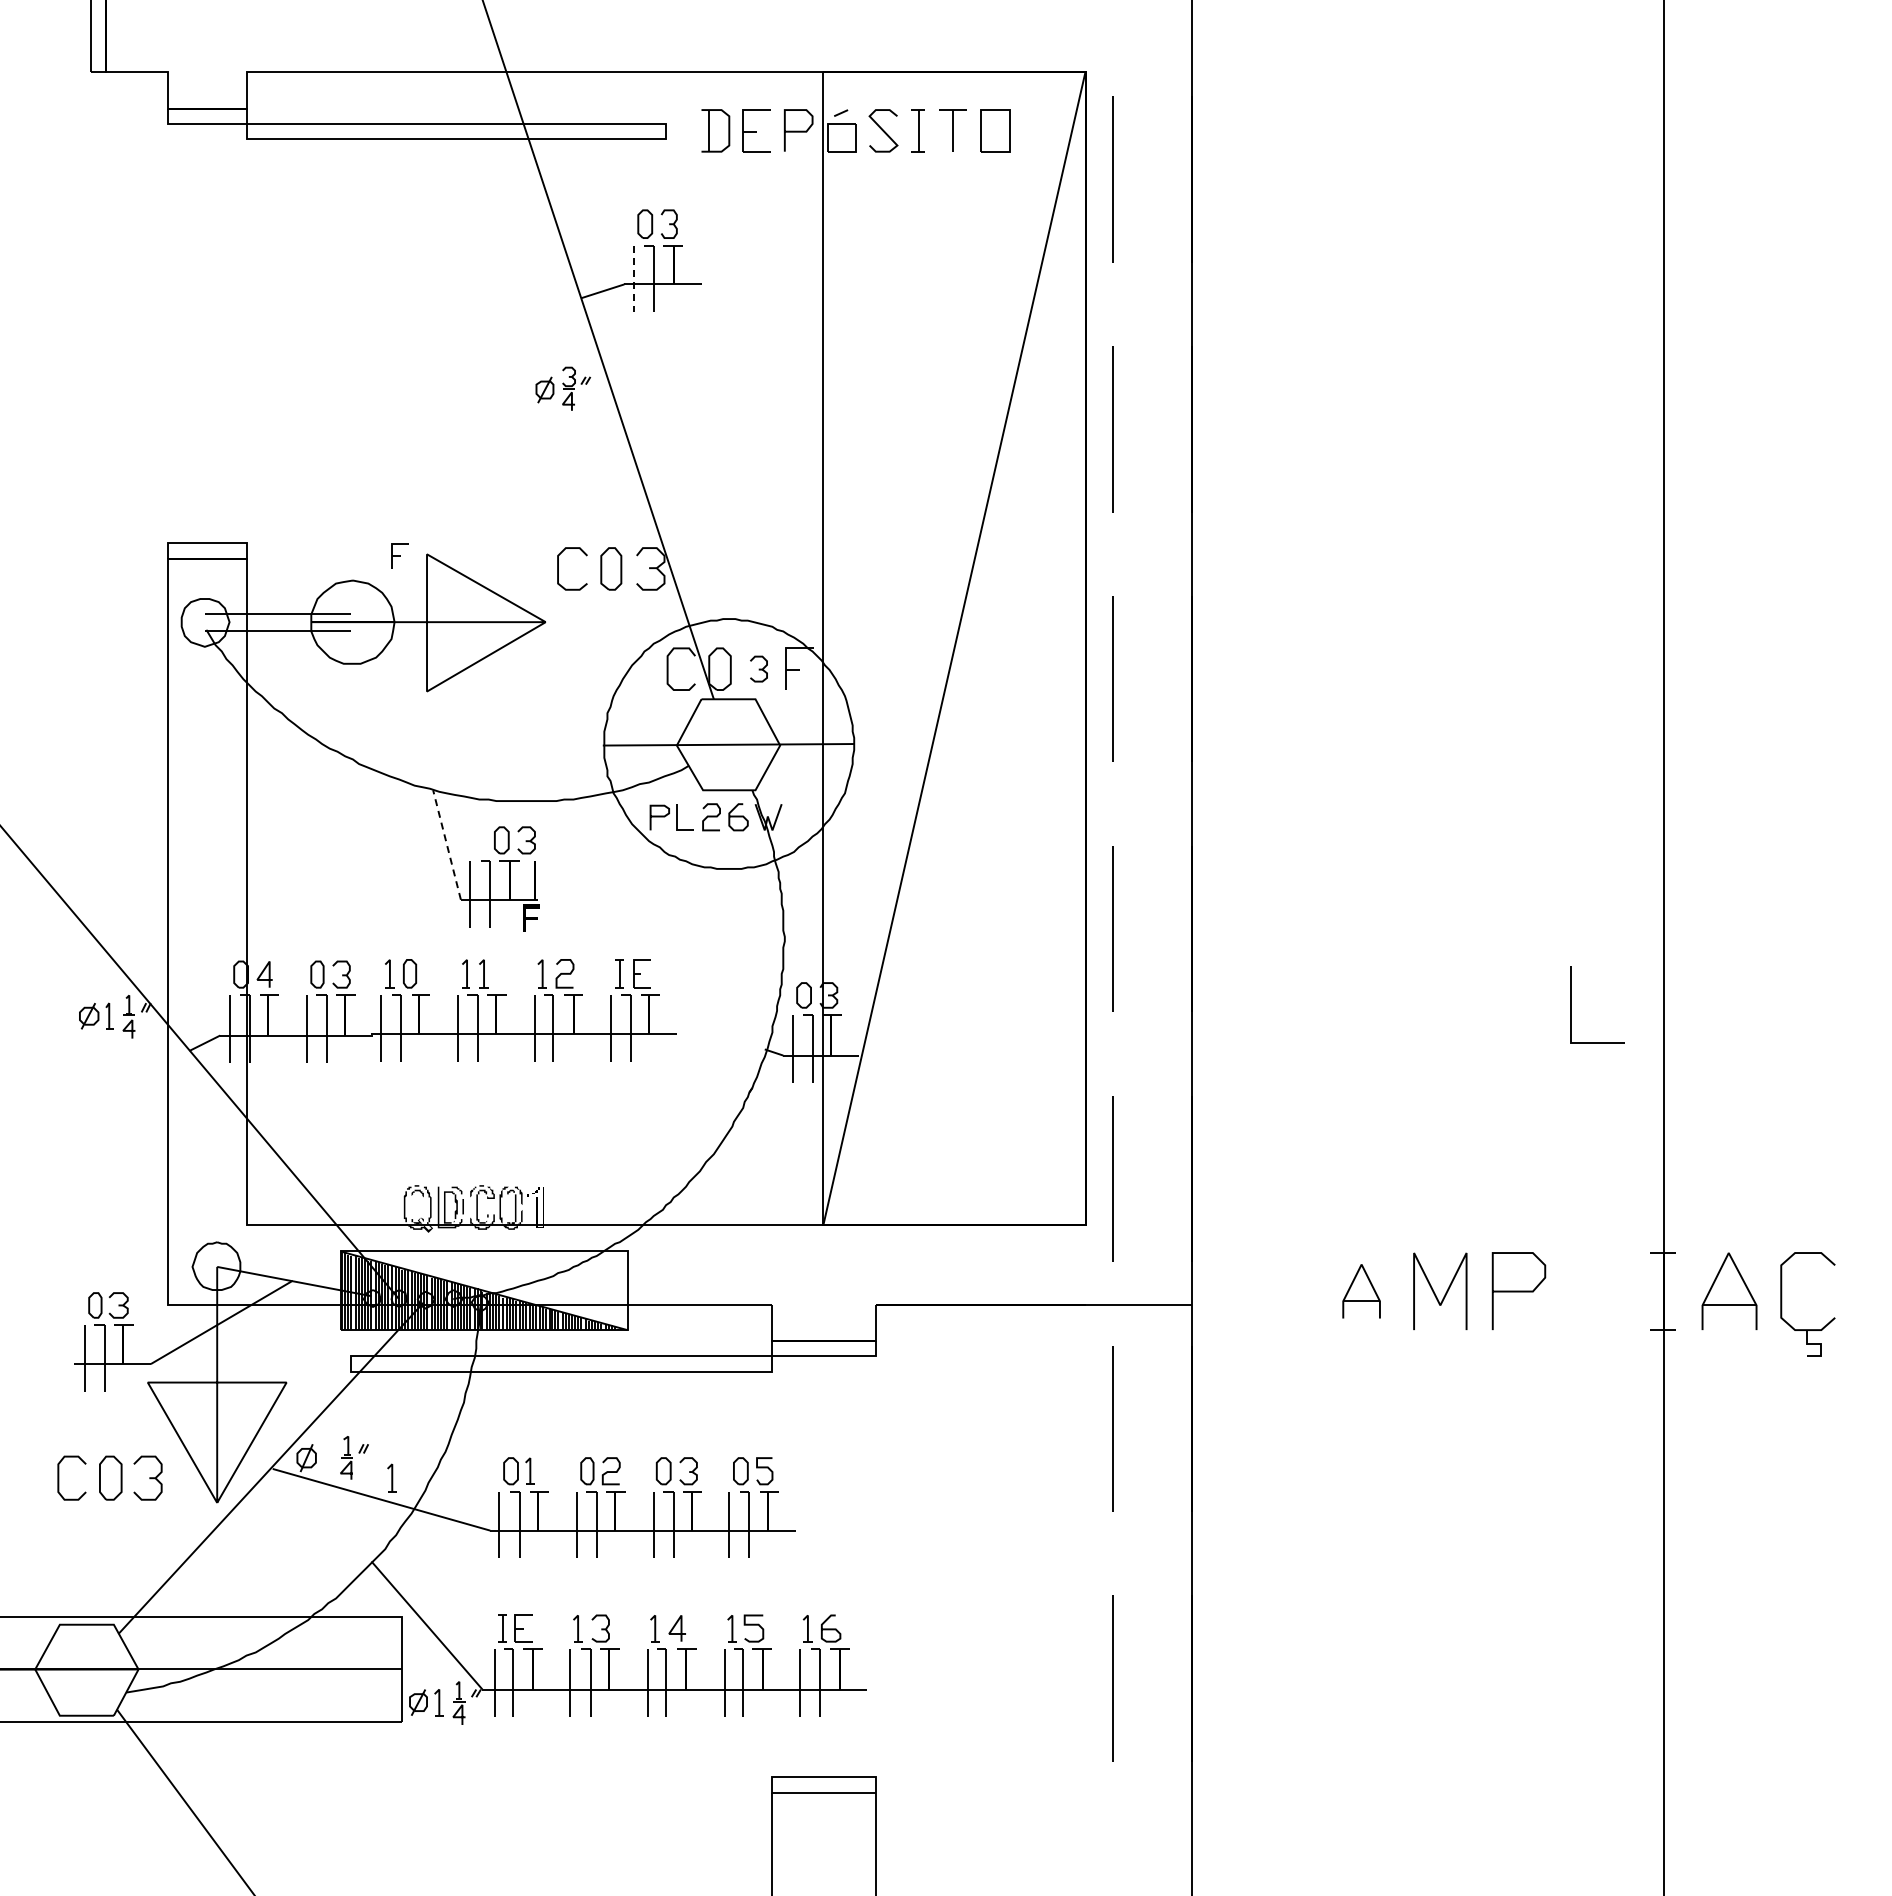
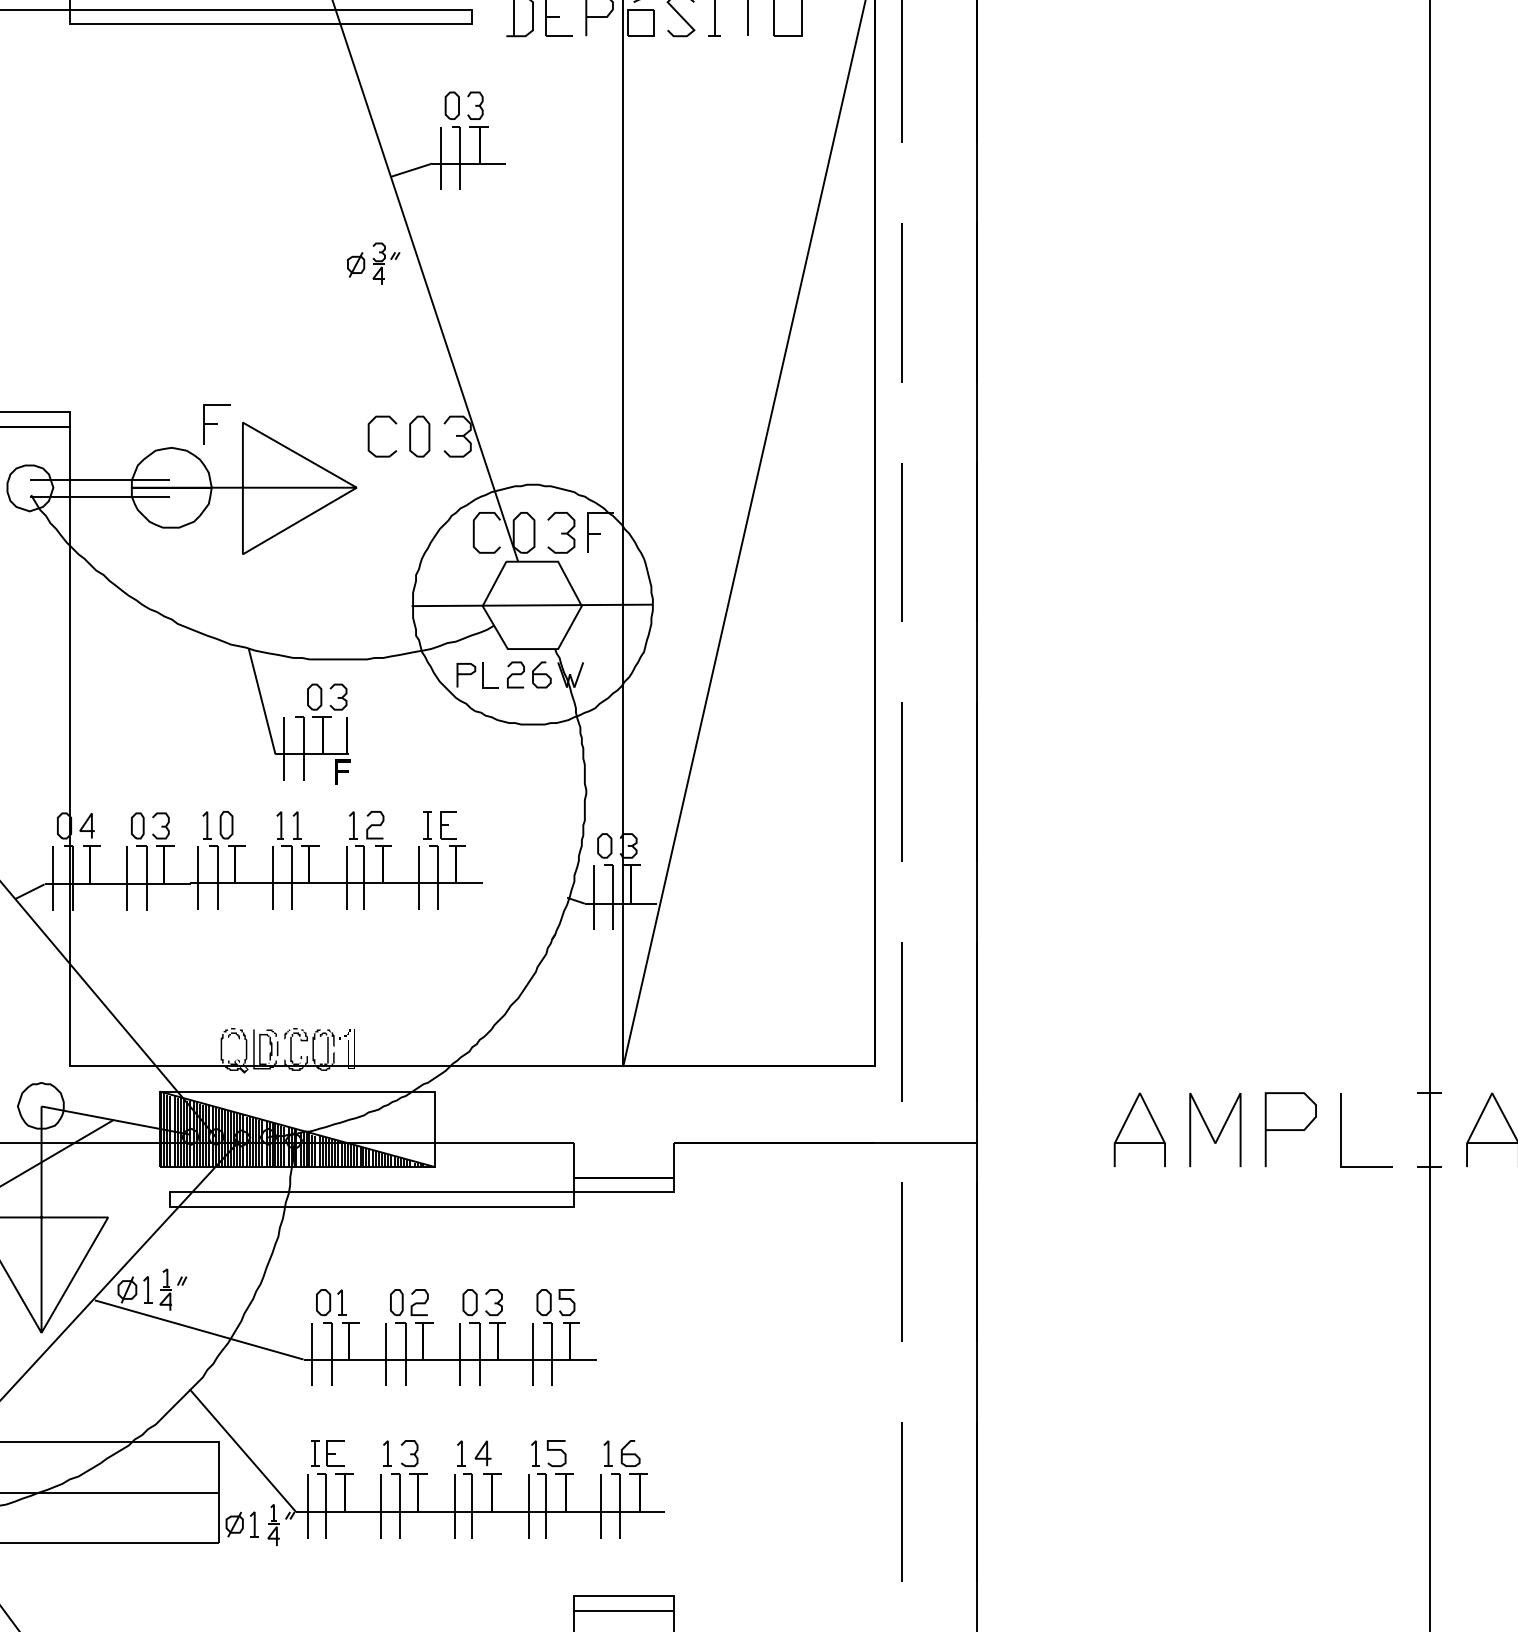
line: (633, 279) -> (441, 158), dashed -> solid
part: (400, 555) -> (217, 423), size x1.67
part: (758, 668) -> (561, 532), size x1.67
line: (446, 844) -> (261, 701), dashed -> solid
line: (1571, 1004) -> (1341, 1130), moved
part: (1361, 1291) -> (1139, 1130), size x1.43
part: (391, 1477) -> (147, 1289), moved

